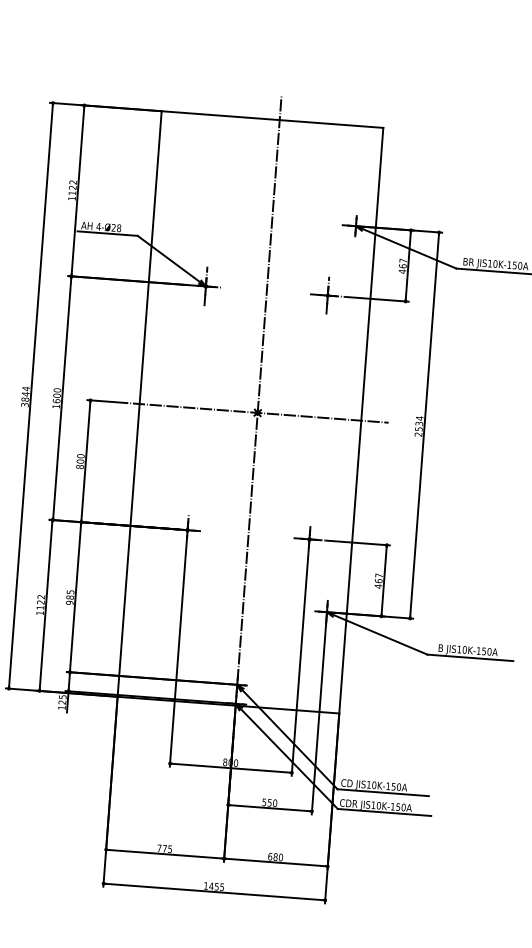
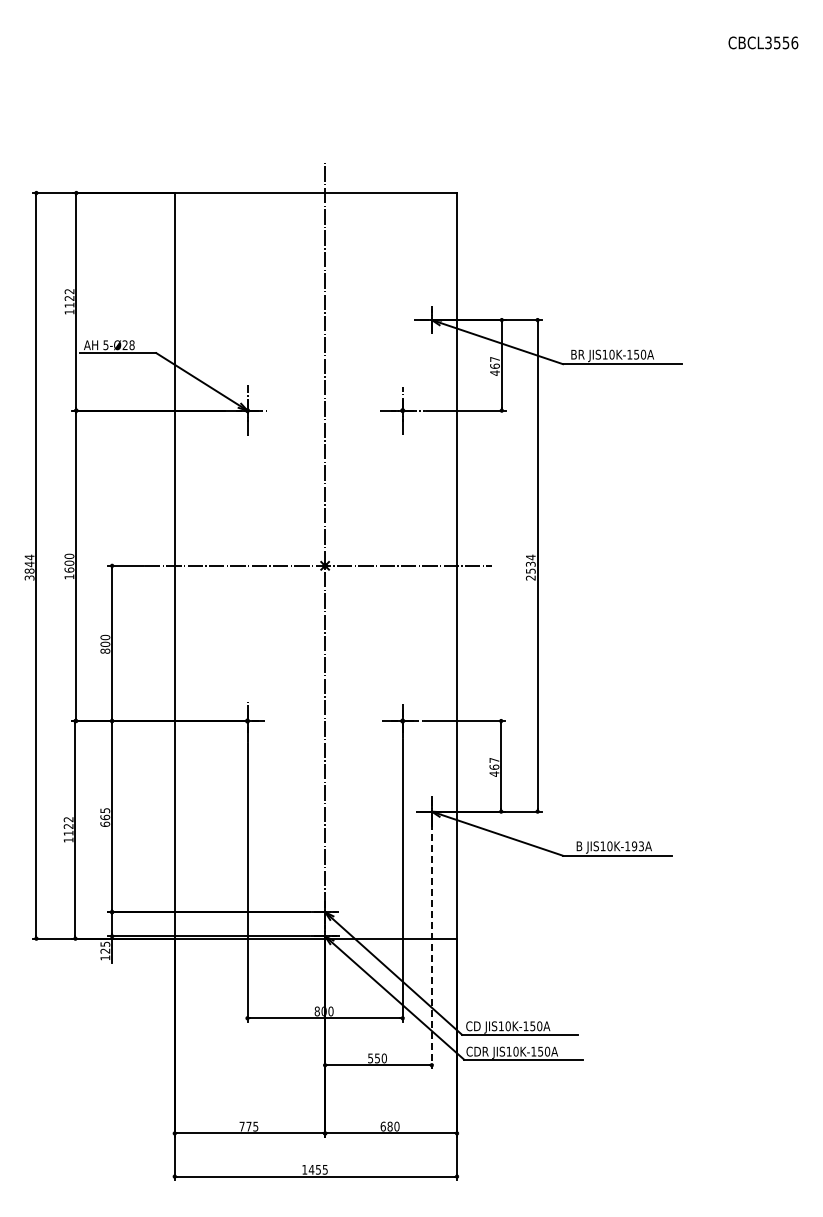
text: (98, 226) -> (105, 345), 4-Ø28 -> 5-Ø28
text: (70, 599) -> (105, 820), 985 -> 665
text: (486, 651) -> (637, 846), JIS10K-150A -> JIS10K-193A
line: (318, 718) -> (431, 946), solid -> dashed

